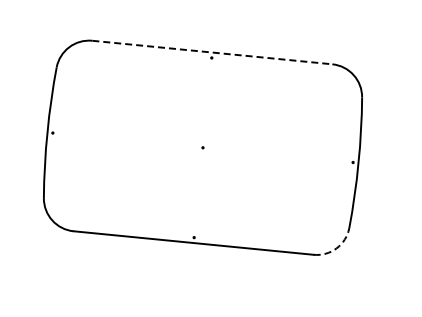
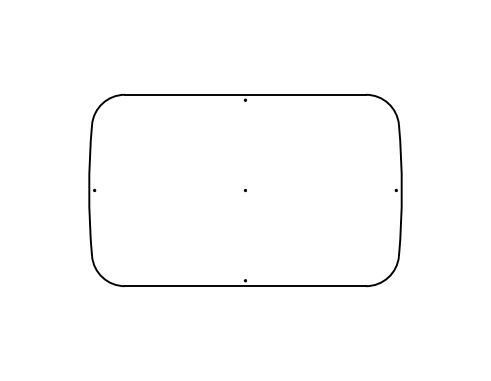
line: (212, 52) -> (245, 94), dashed -> solid
arc: (336, 248) -> (388, 277), dashed -> solid

